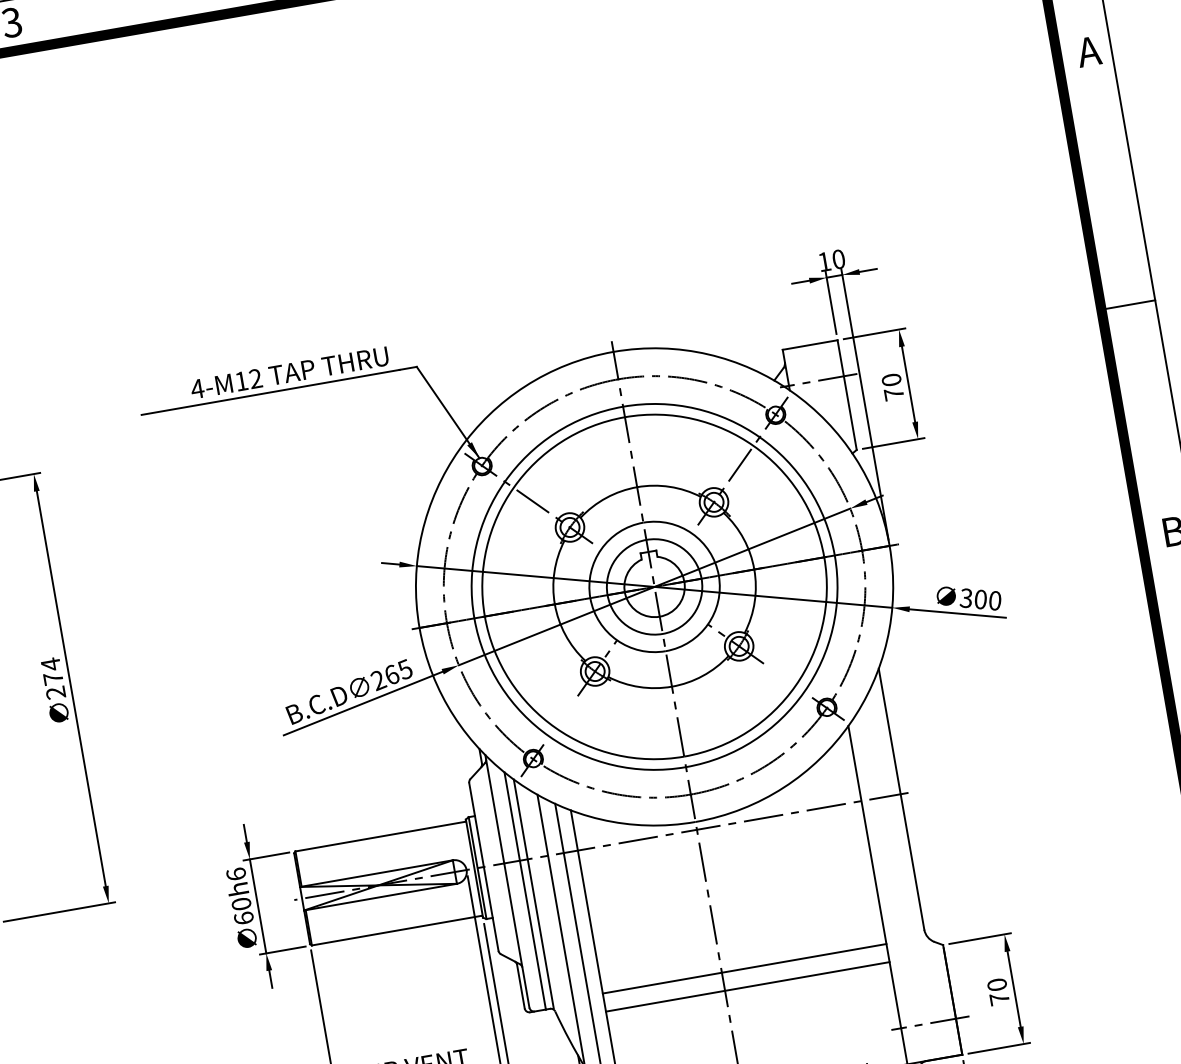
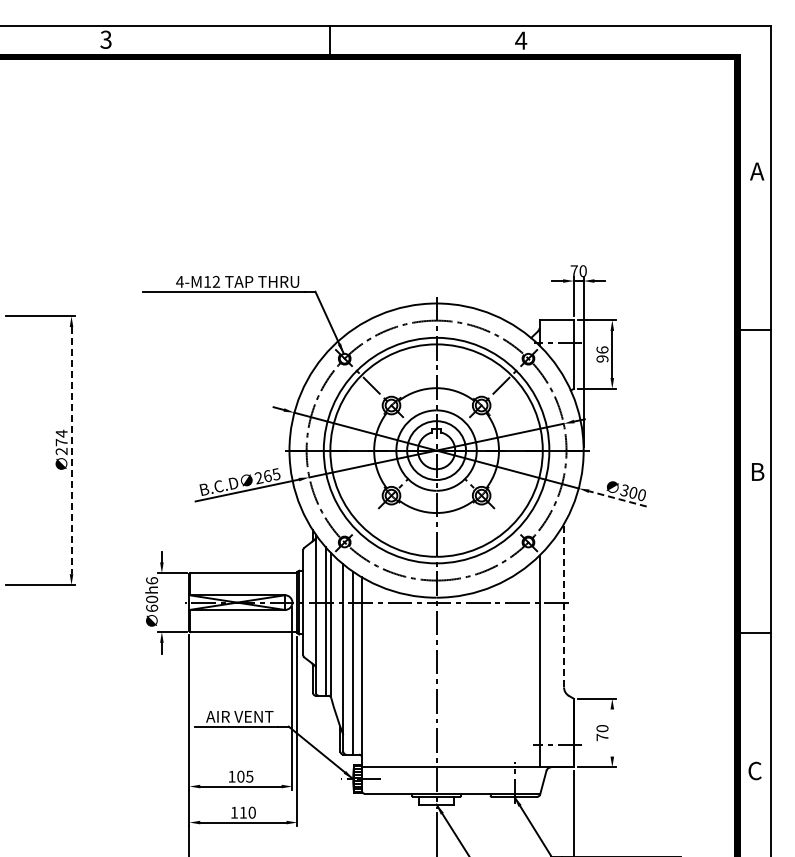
text: (823, 262) -> (573, 271), 10 -> 70
text: (892, 387) -> (602, 354), 70 -> 96
line: (957, 613) -> (617, 498), solid -> dashed
line: (71, 688) -> (71, 450), solid -> dashed
line: (902, 798) -> (564, 605), solid -> dashed
line: (257, 906) -> (161, 602), removed
line: (744, 969) -> (450, 692), removed
line: (747, 987) -> (450, 703), removed
line: (1014, 988) -> (612, 732), removed

